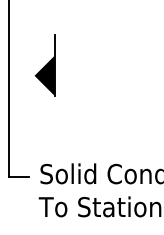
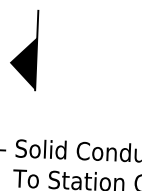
part: (44, 65) -> (23, 49), size x1.43

